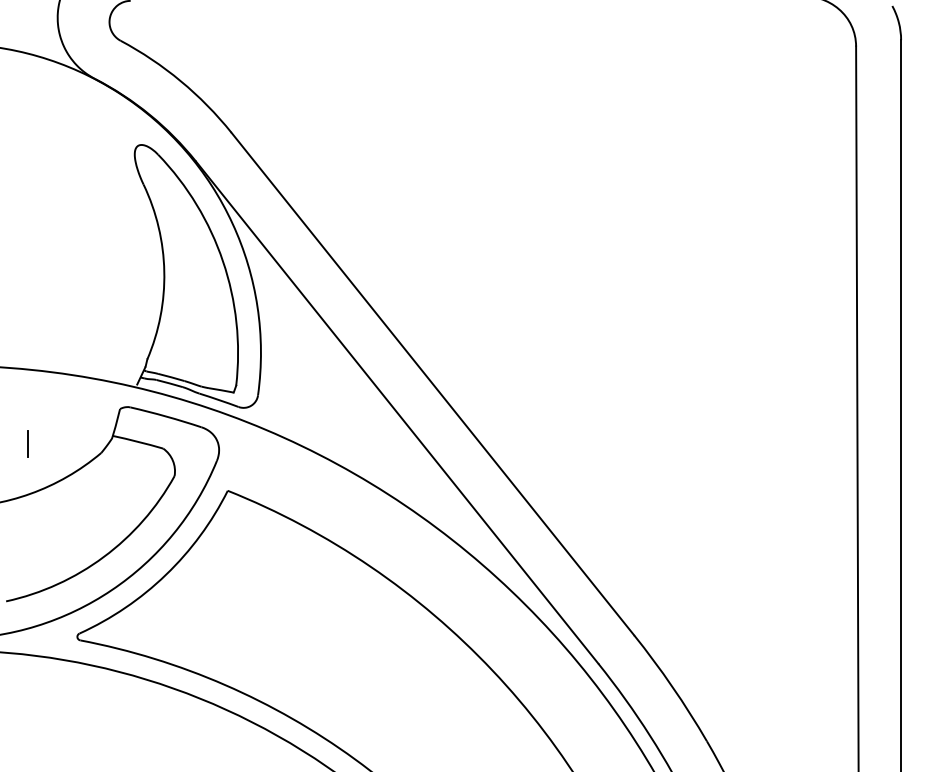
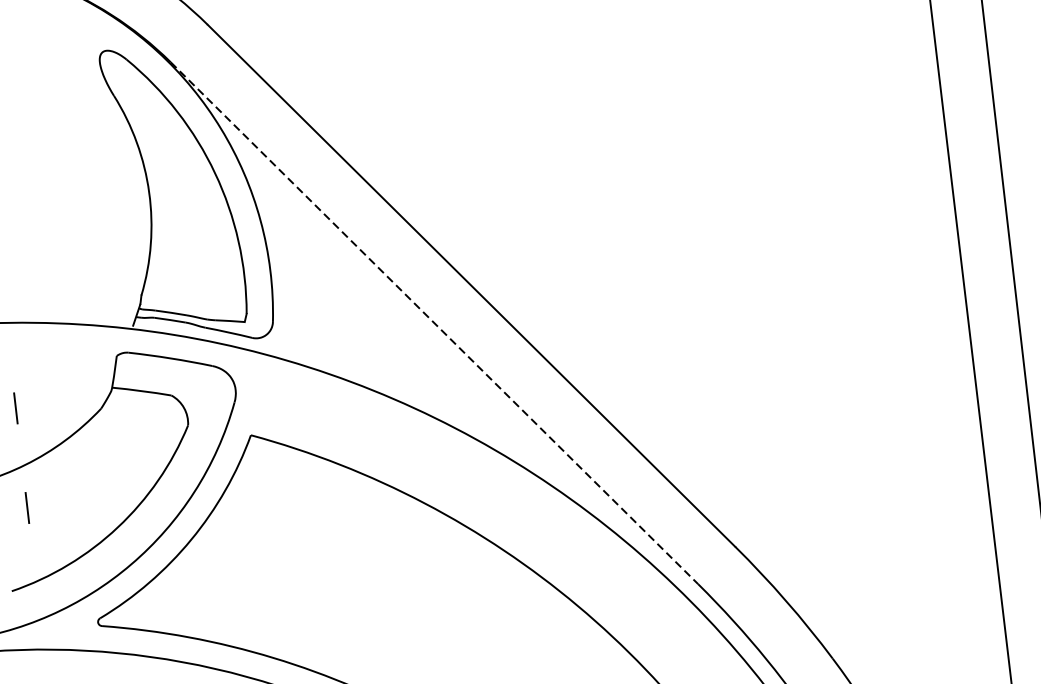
line: (397, 412) -> (434, 323), solid -> dashed
line: (27, 530) -> (26, 507), added

